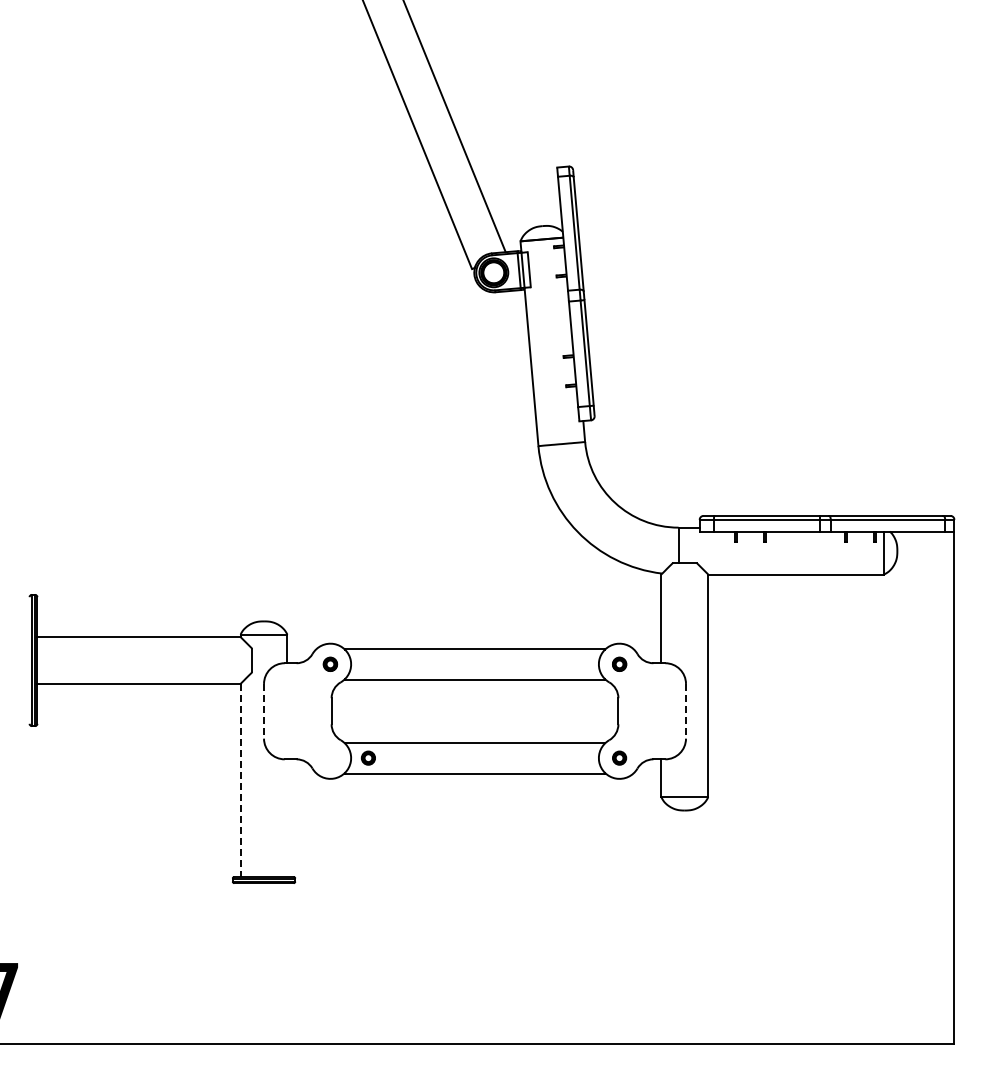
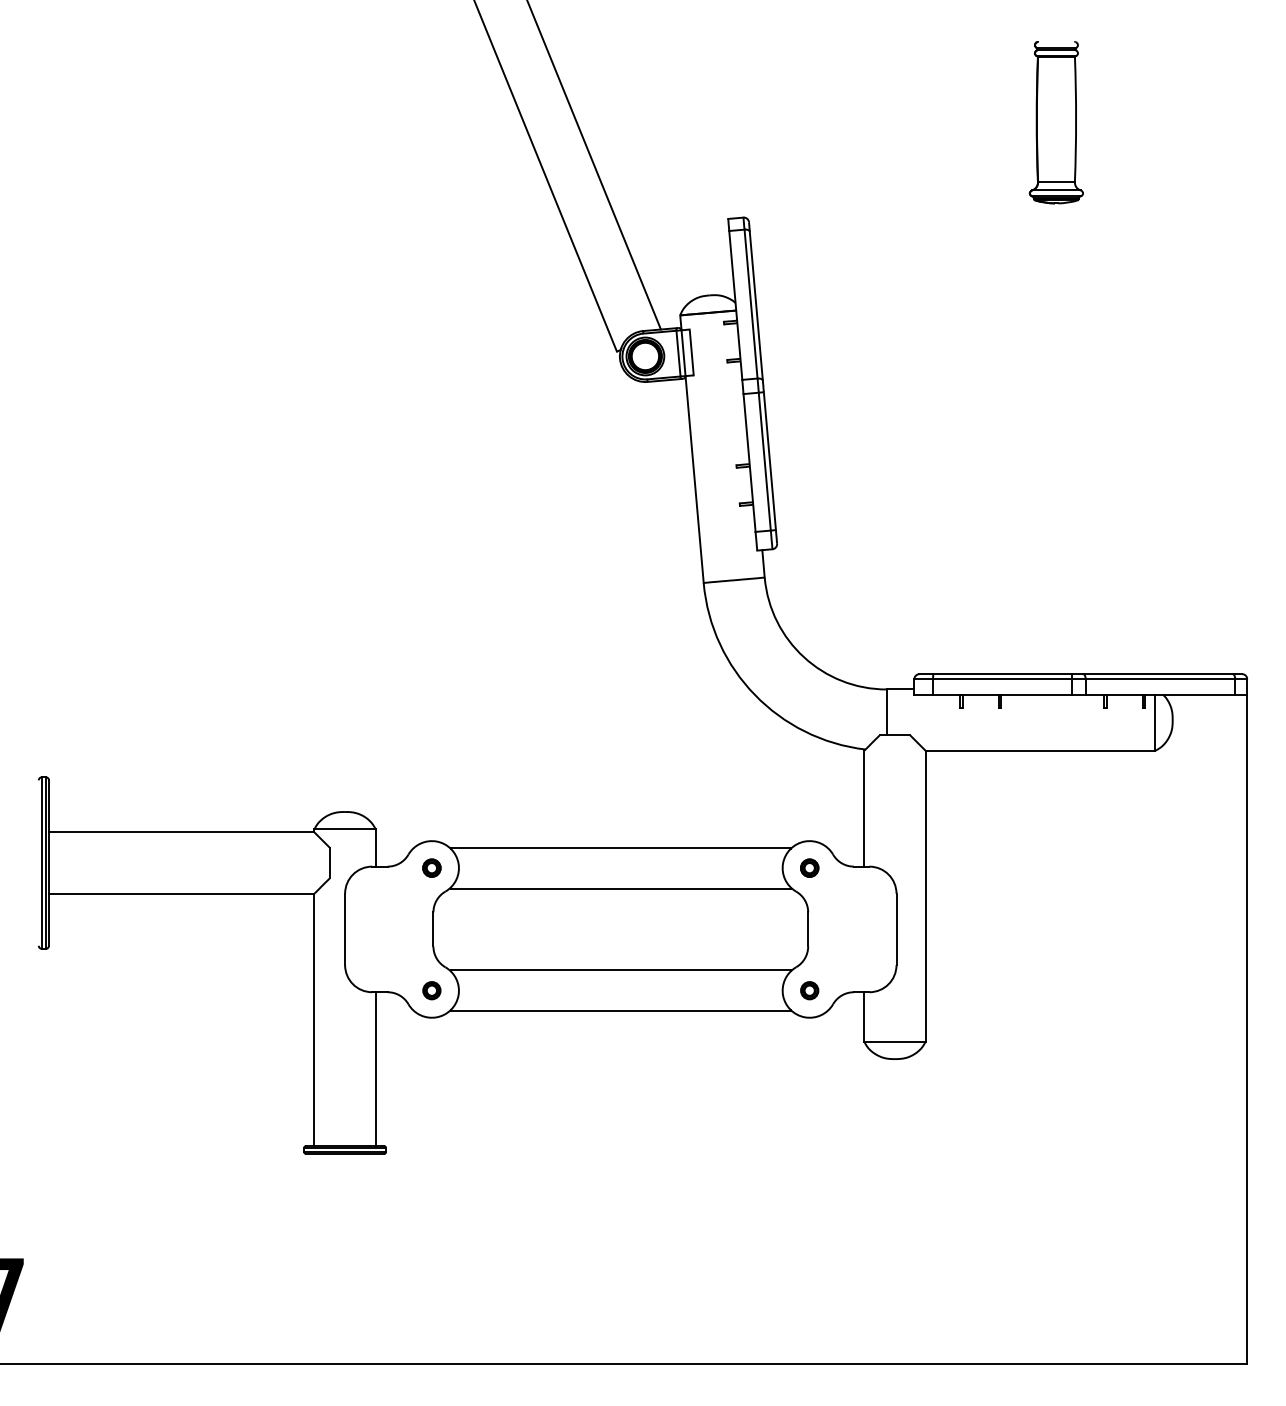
part: (808, 93) -> (1056, 122), added
line: (264, 711) -> (345, 929), dashed -> solid
line: (686, 711) -> (897, 929), dashed -> solid
part: (367, 757) -> (430, 989), moved
line: (240, 780) -> (314, 1019), dashed -> solid
line: (287, 817) -> (375, 1068), added

